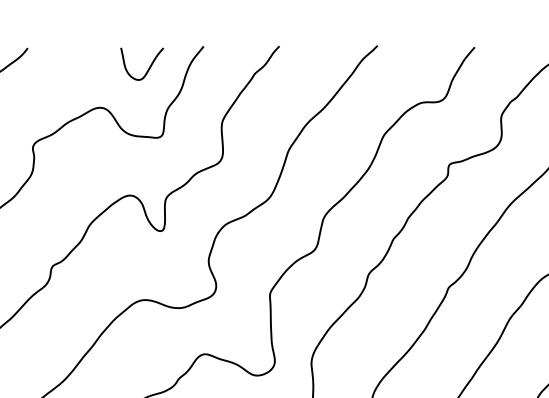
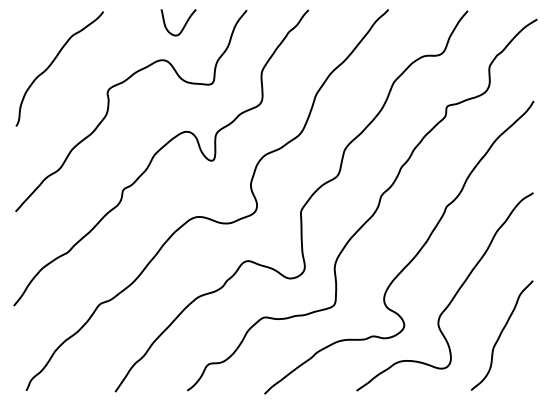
curve: (149, 66) -> (184, 24), moved

